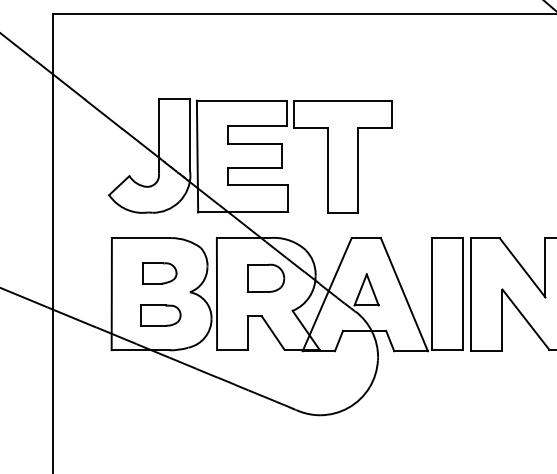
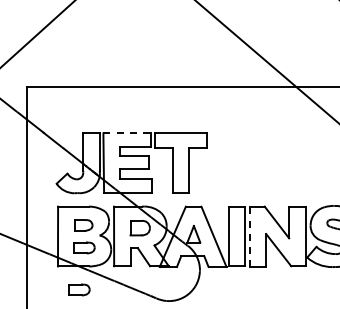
line: (242, 100) -> (127, 133), solid -> dashed
line: (471, 294) -> (249, 236), solid -> dashed
part: (152, 393) -> (79, 289), added

